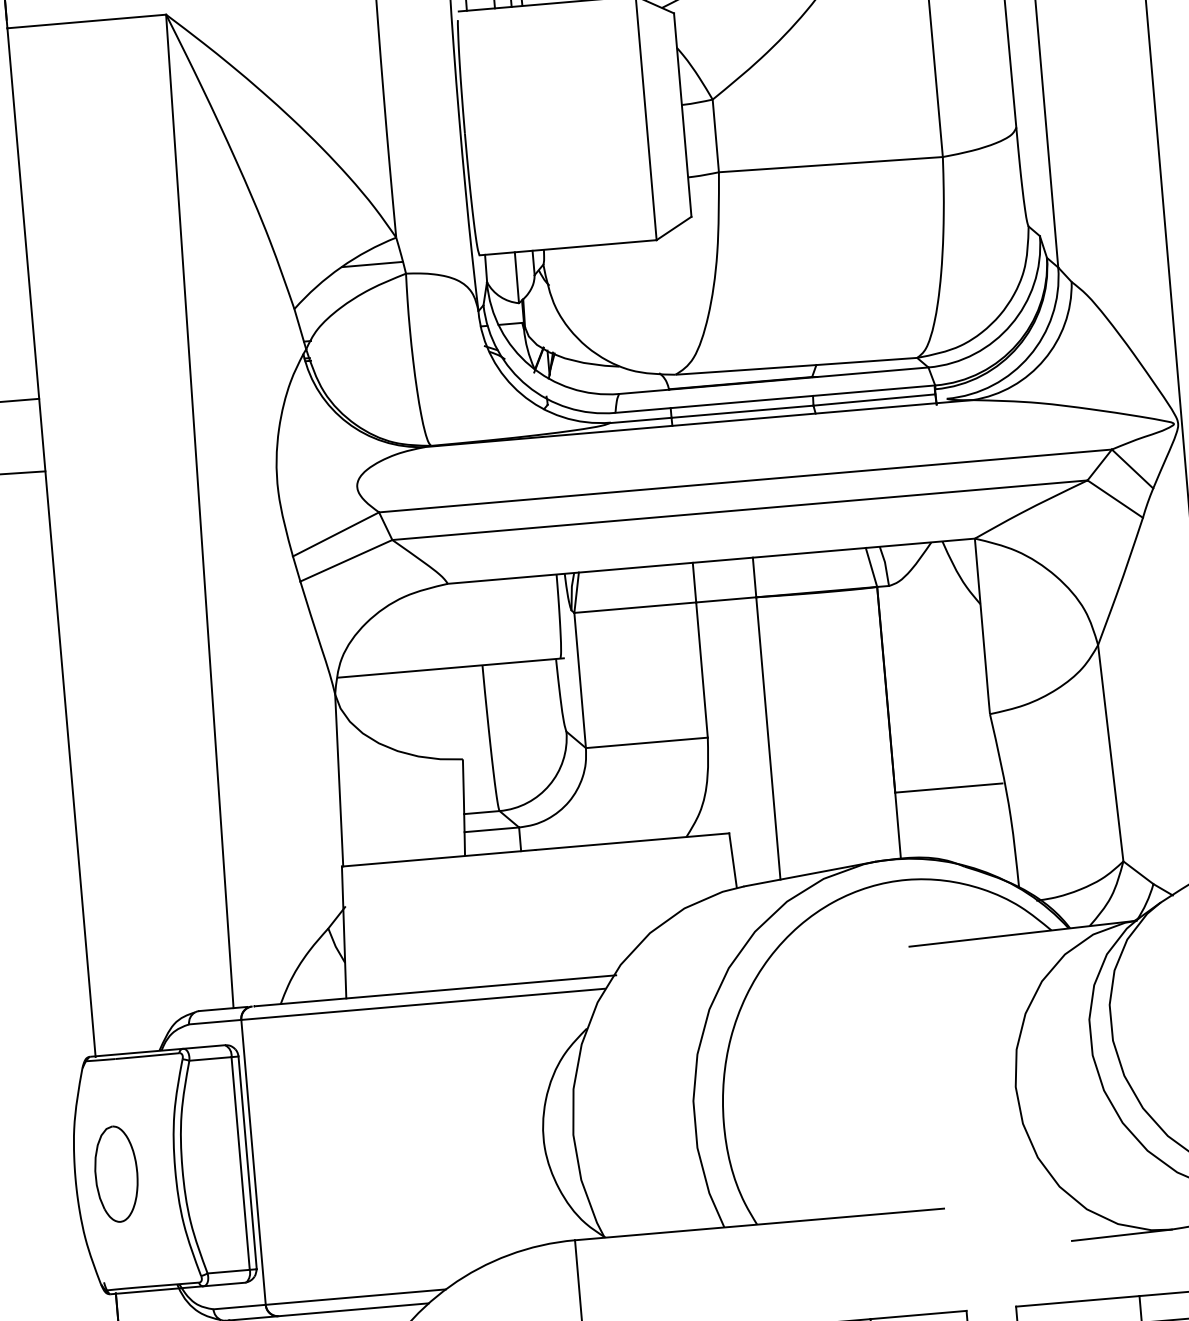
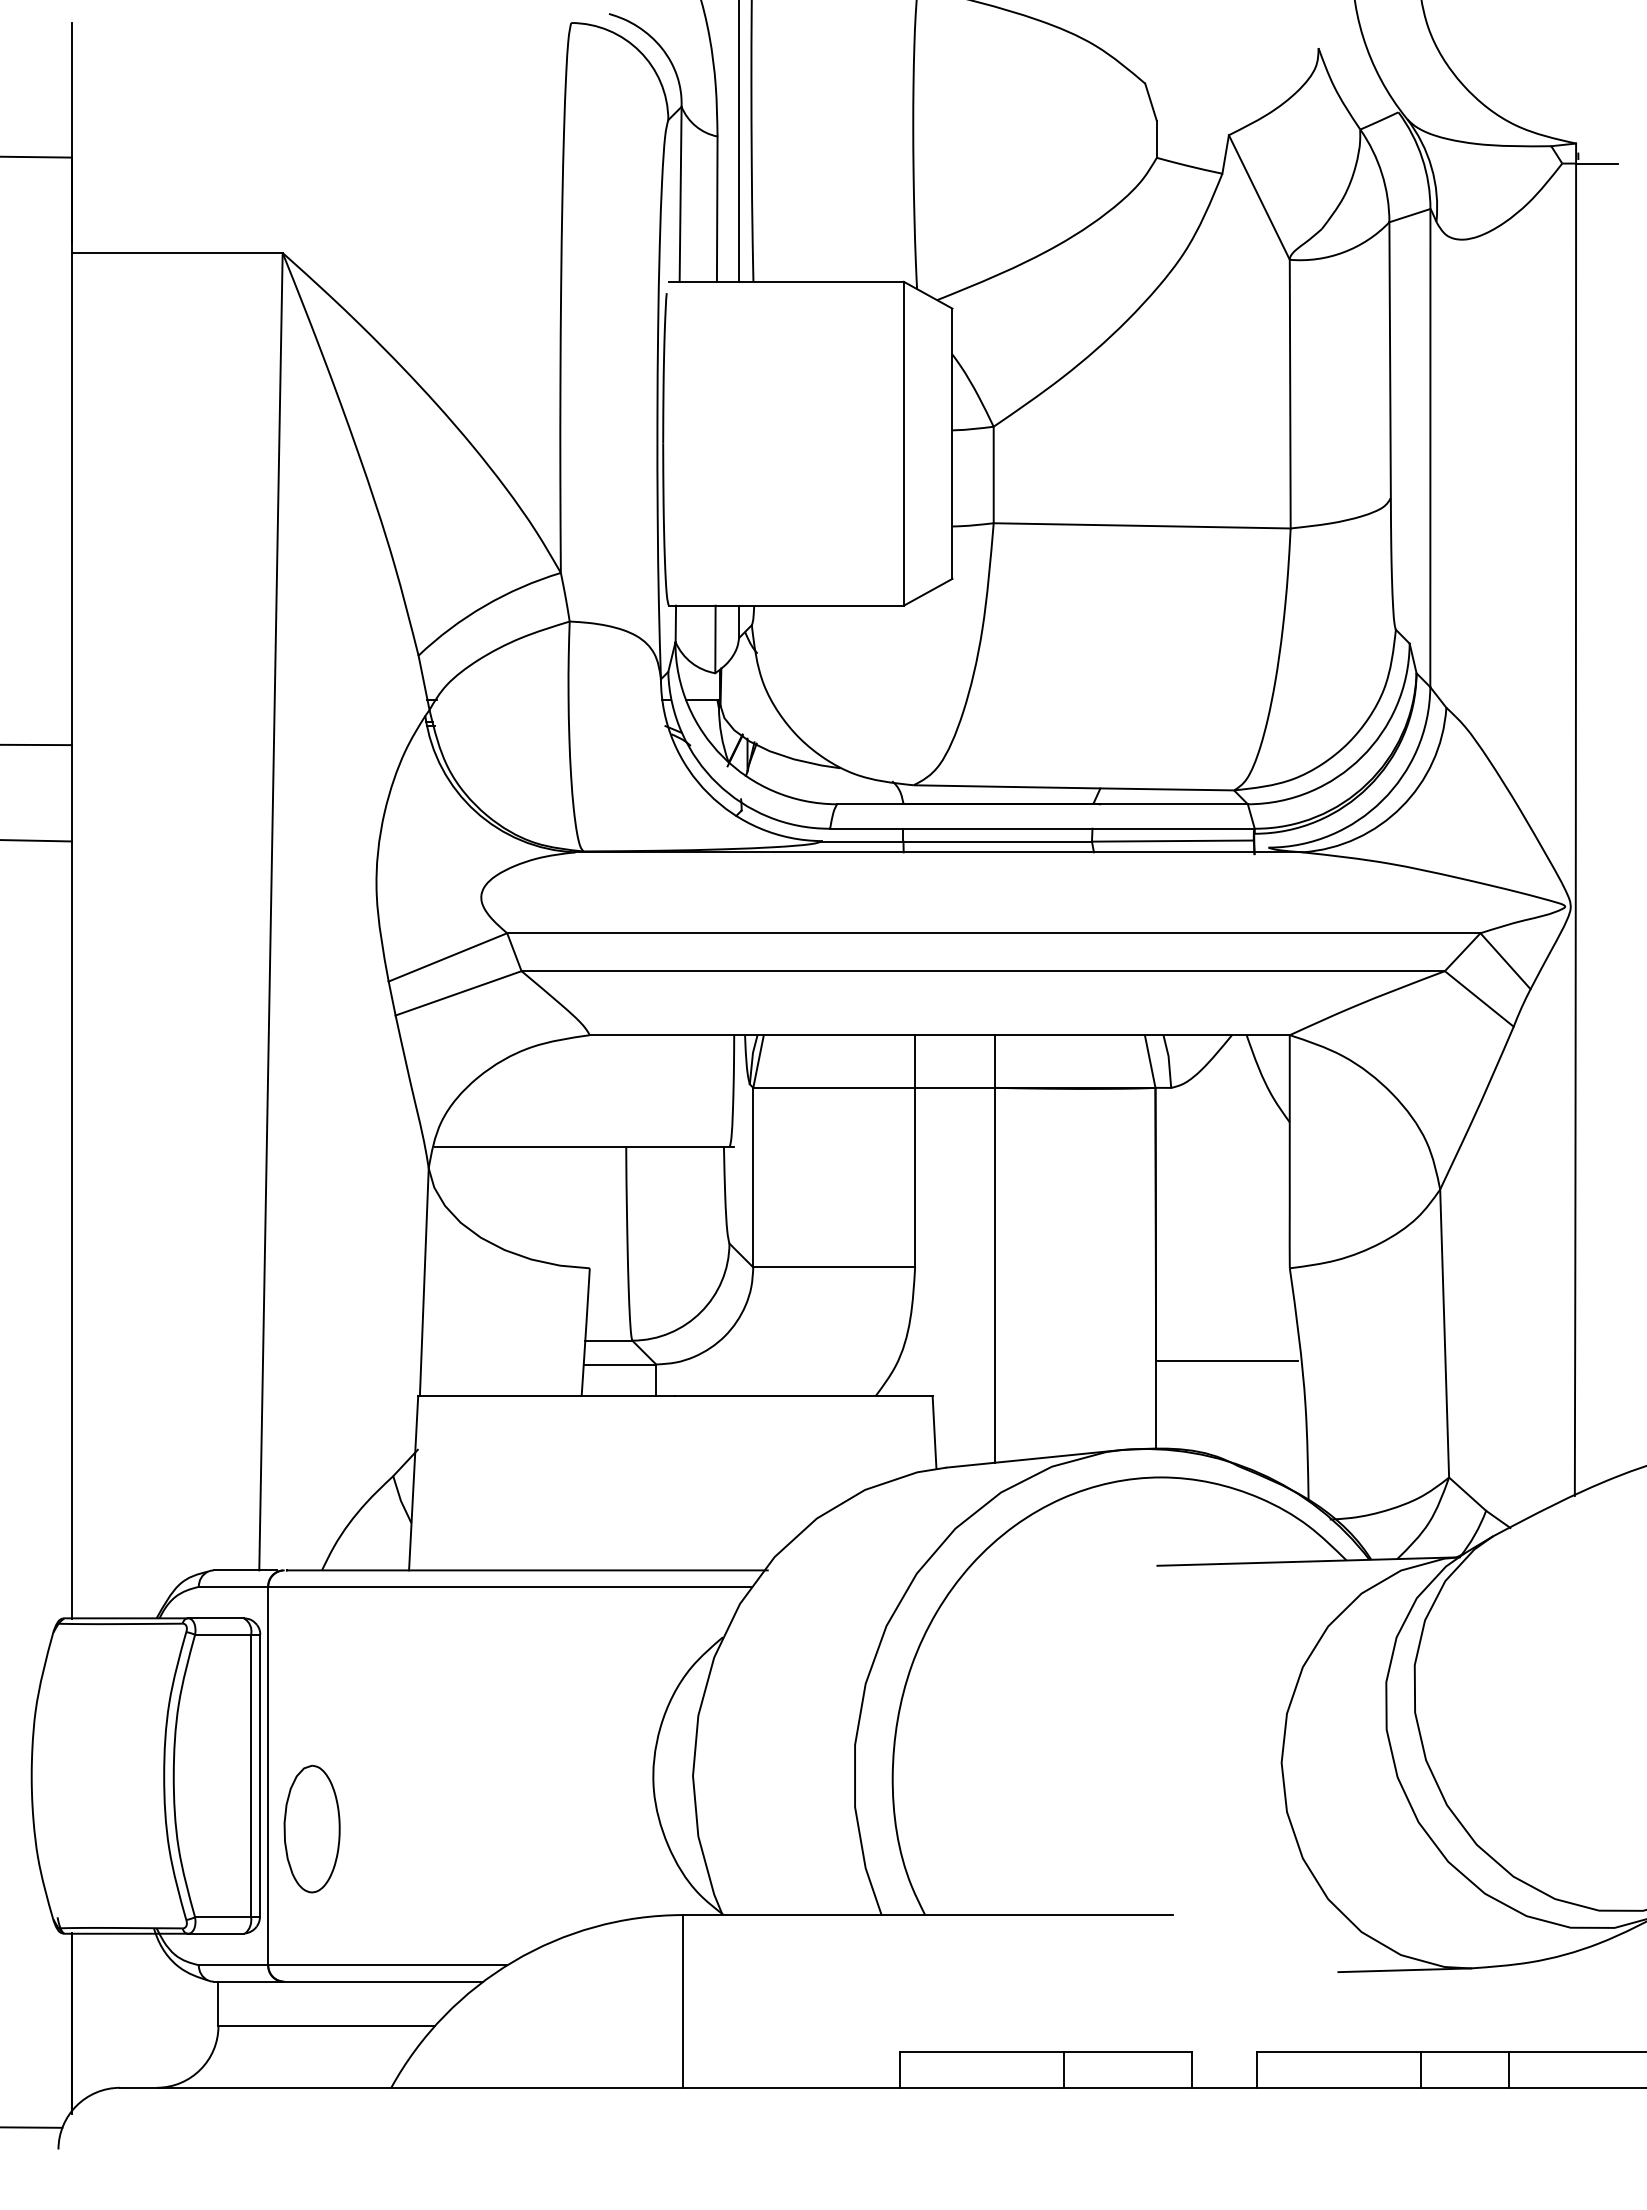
line: (372, 264) -> (526, 605), removed
part: (115, 1173) -> (311, 1828), moved

